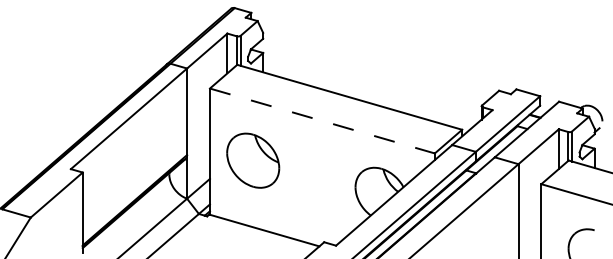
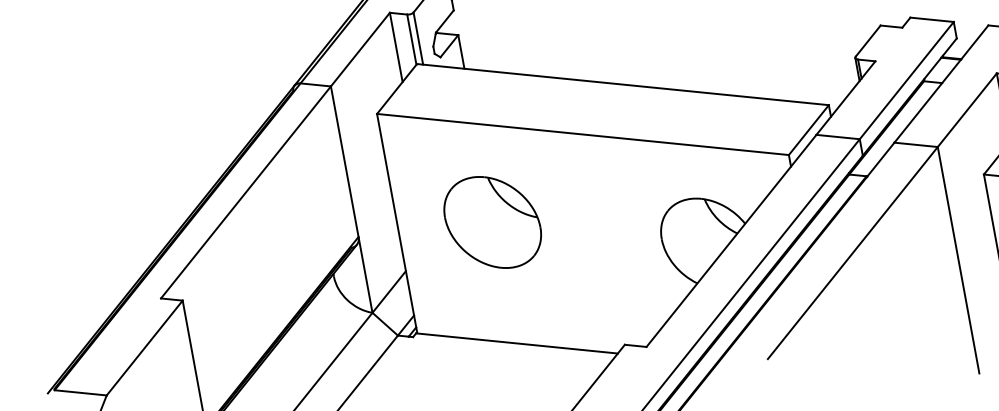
line: (322, 121) -> (583, 135), dashed -> solid
part: (253, 160) -> (493, 221), moved

